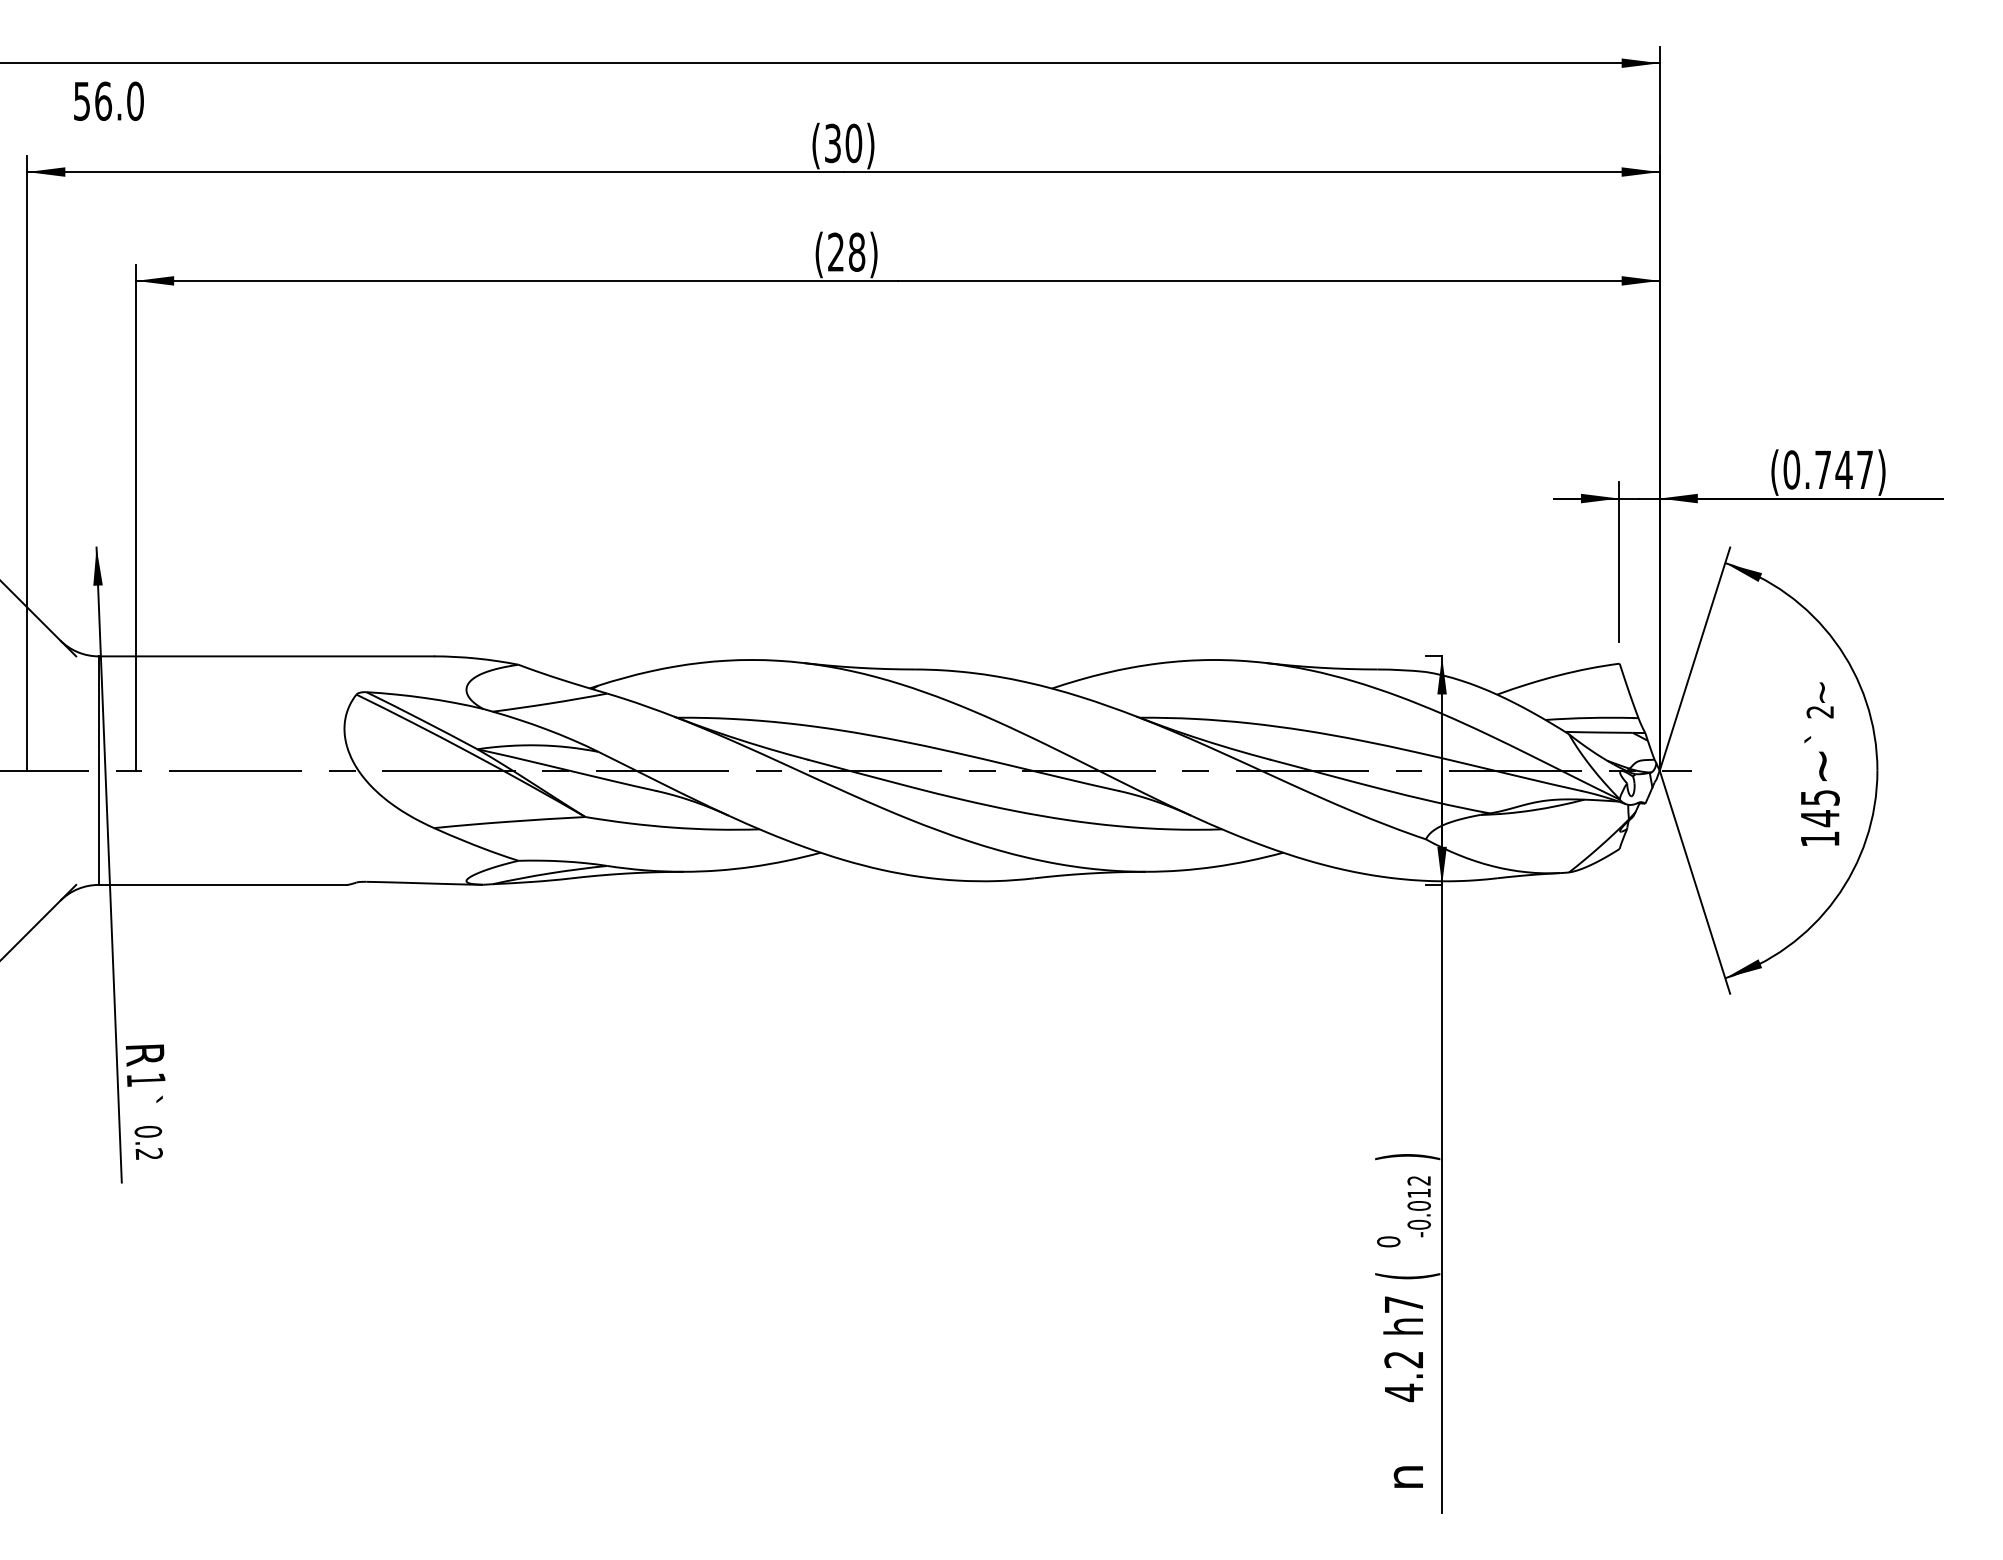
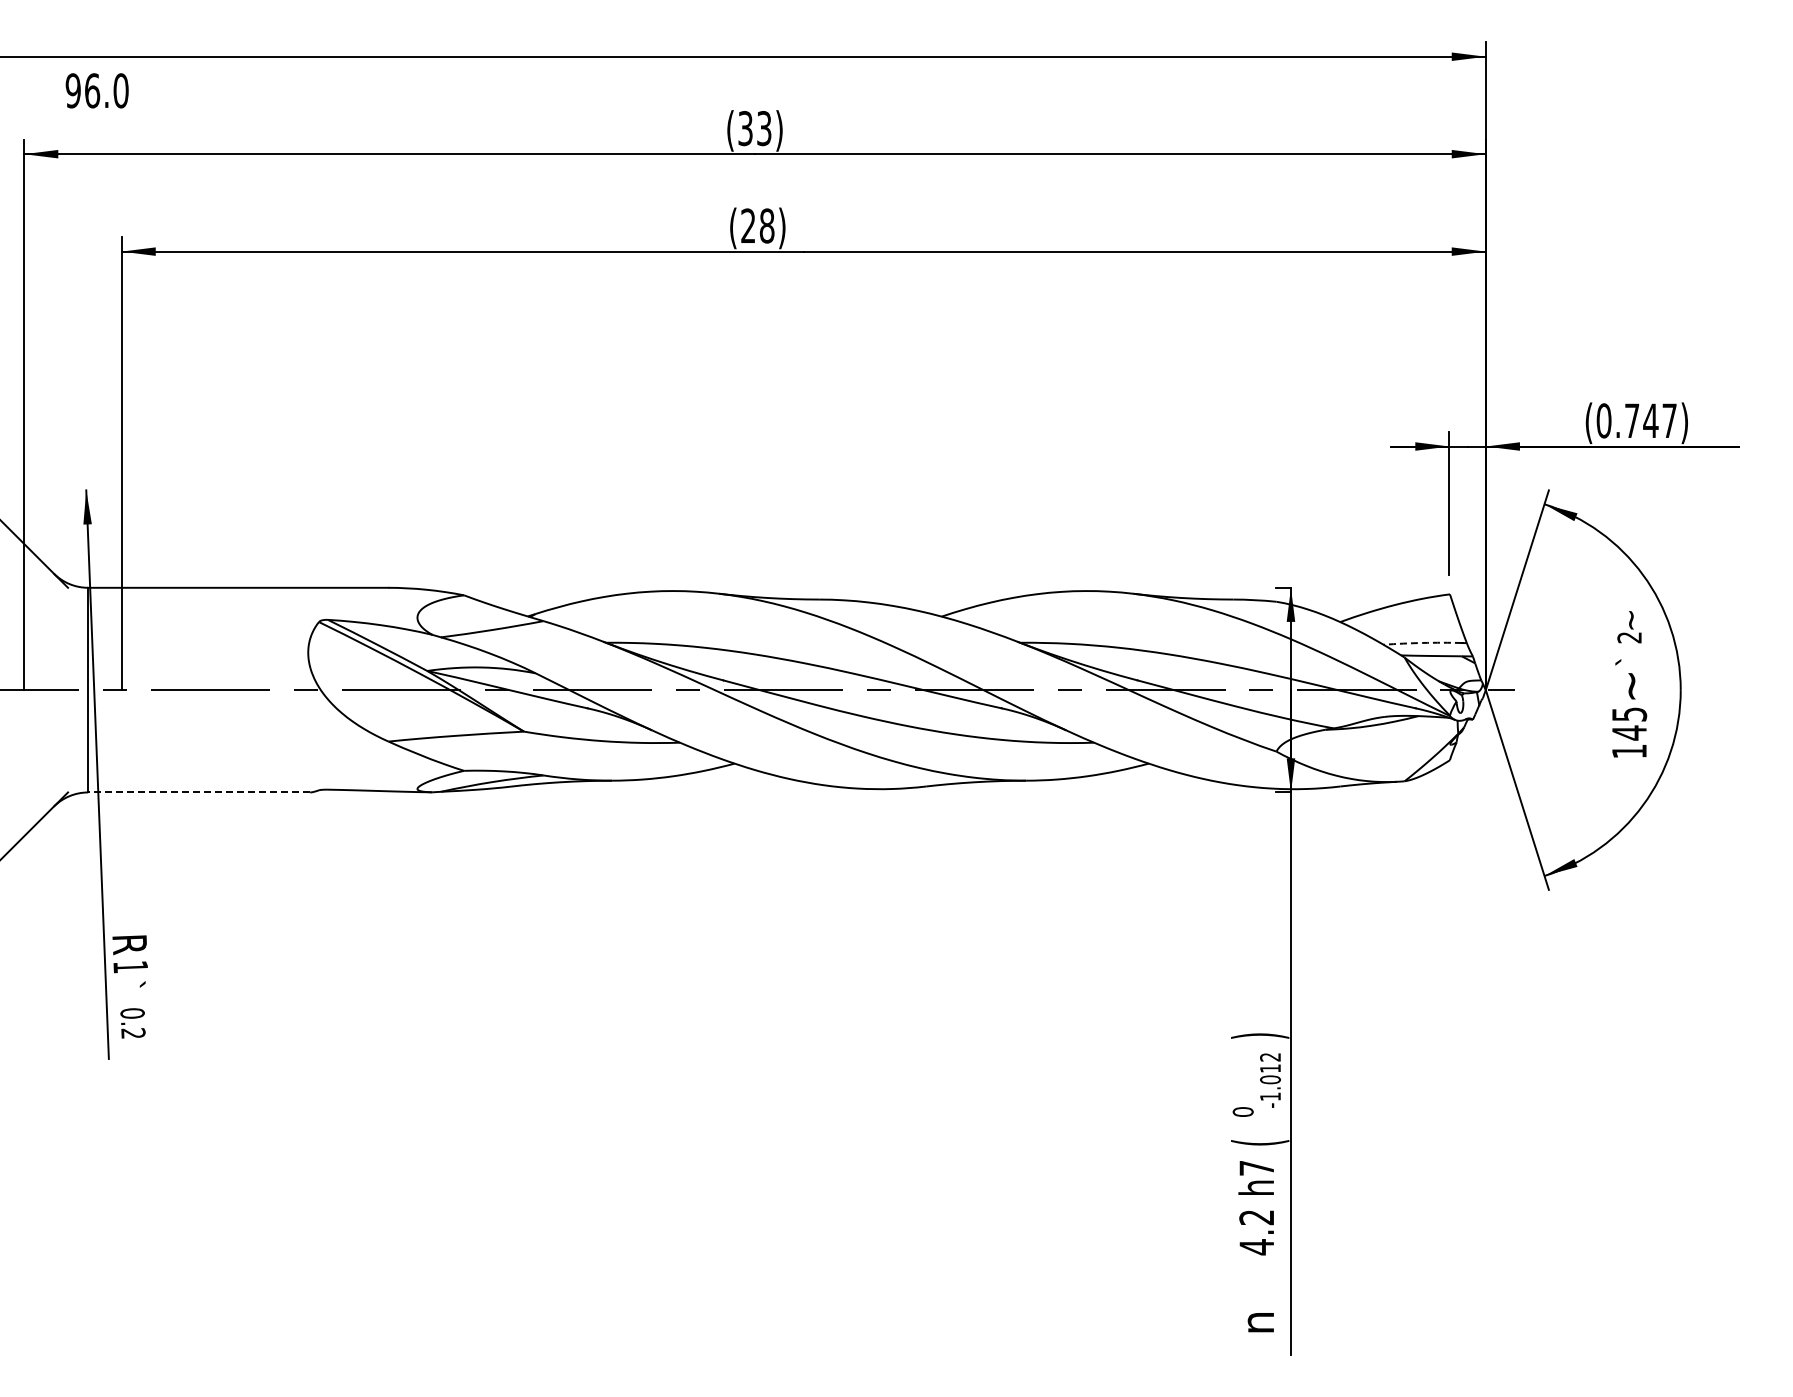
text: (81, 100) -> (72, 90), 56.0 -> 96.0
text: (854, 143) -> (764, 128), (30) -> (33)
arc: (1588, 717) -> (1422, 642), solid -> dashed
line: (223, 884) -> (199, 792), solid -> dashed
text: (1419, 1224) -> (1270, 1096), -0.012 -> -1.012

